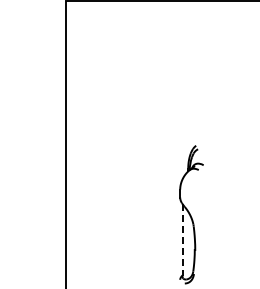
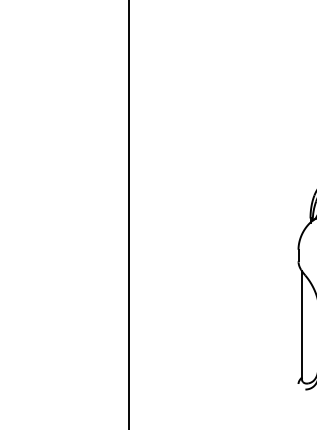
line: (182, 240) -> (301, 325), dashed -> solid

